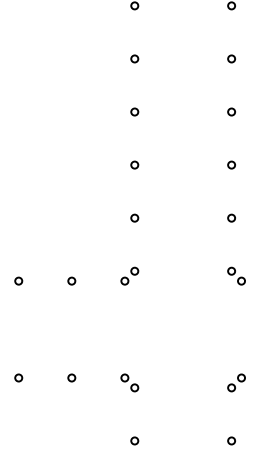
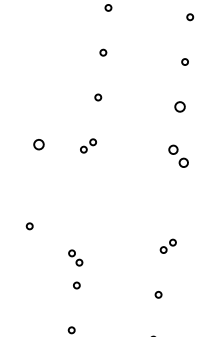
circle: (231, 217) -> (179, 106), size x1.6
part: (236, 275) -> (178, 155), size x1.4
circle: (71, 280) -> (38, 144), size x1.6
part: (129, 382) -> (75, 257), moved

